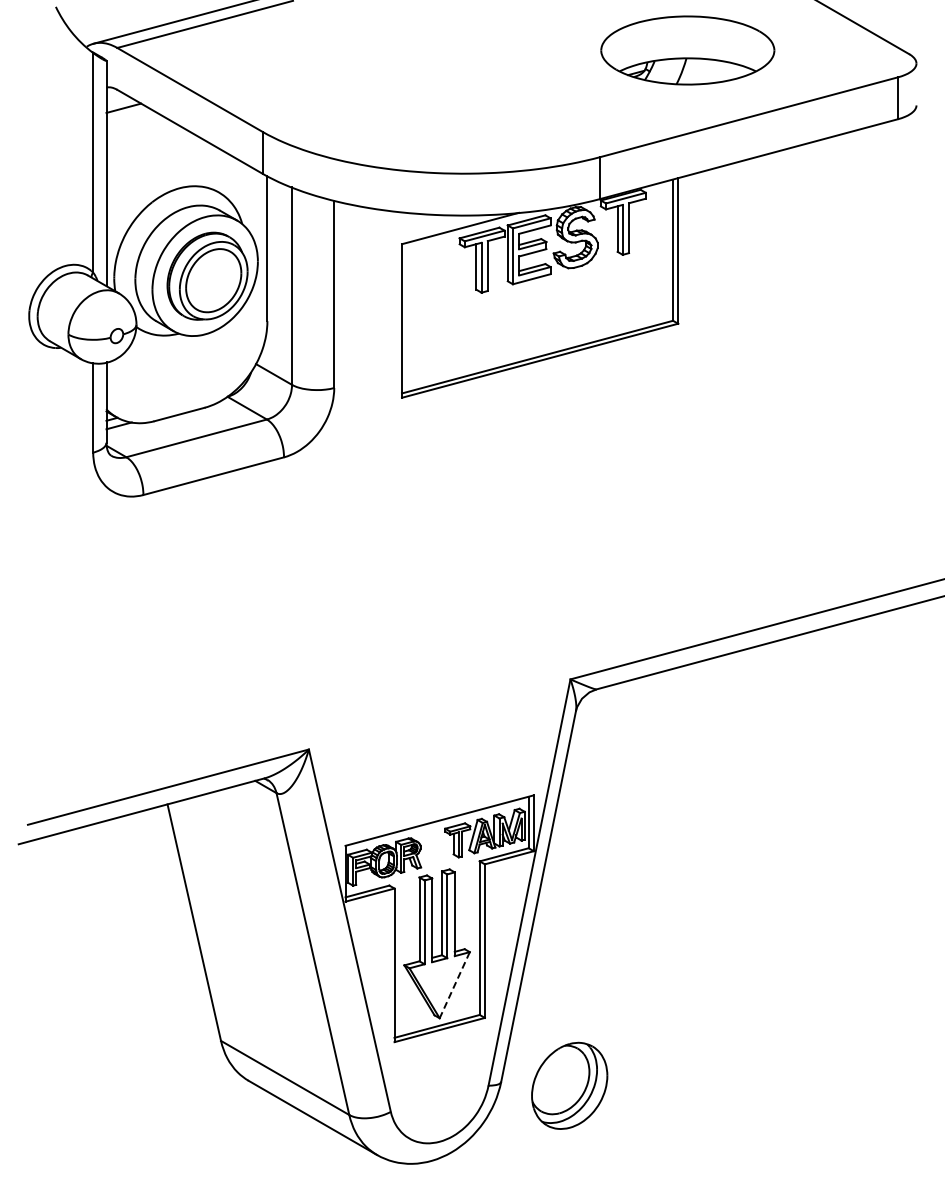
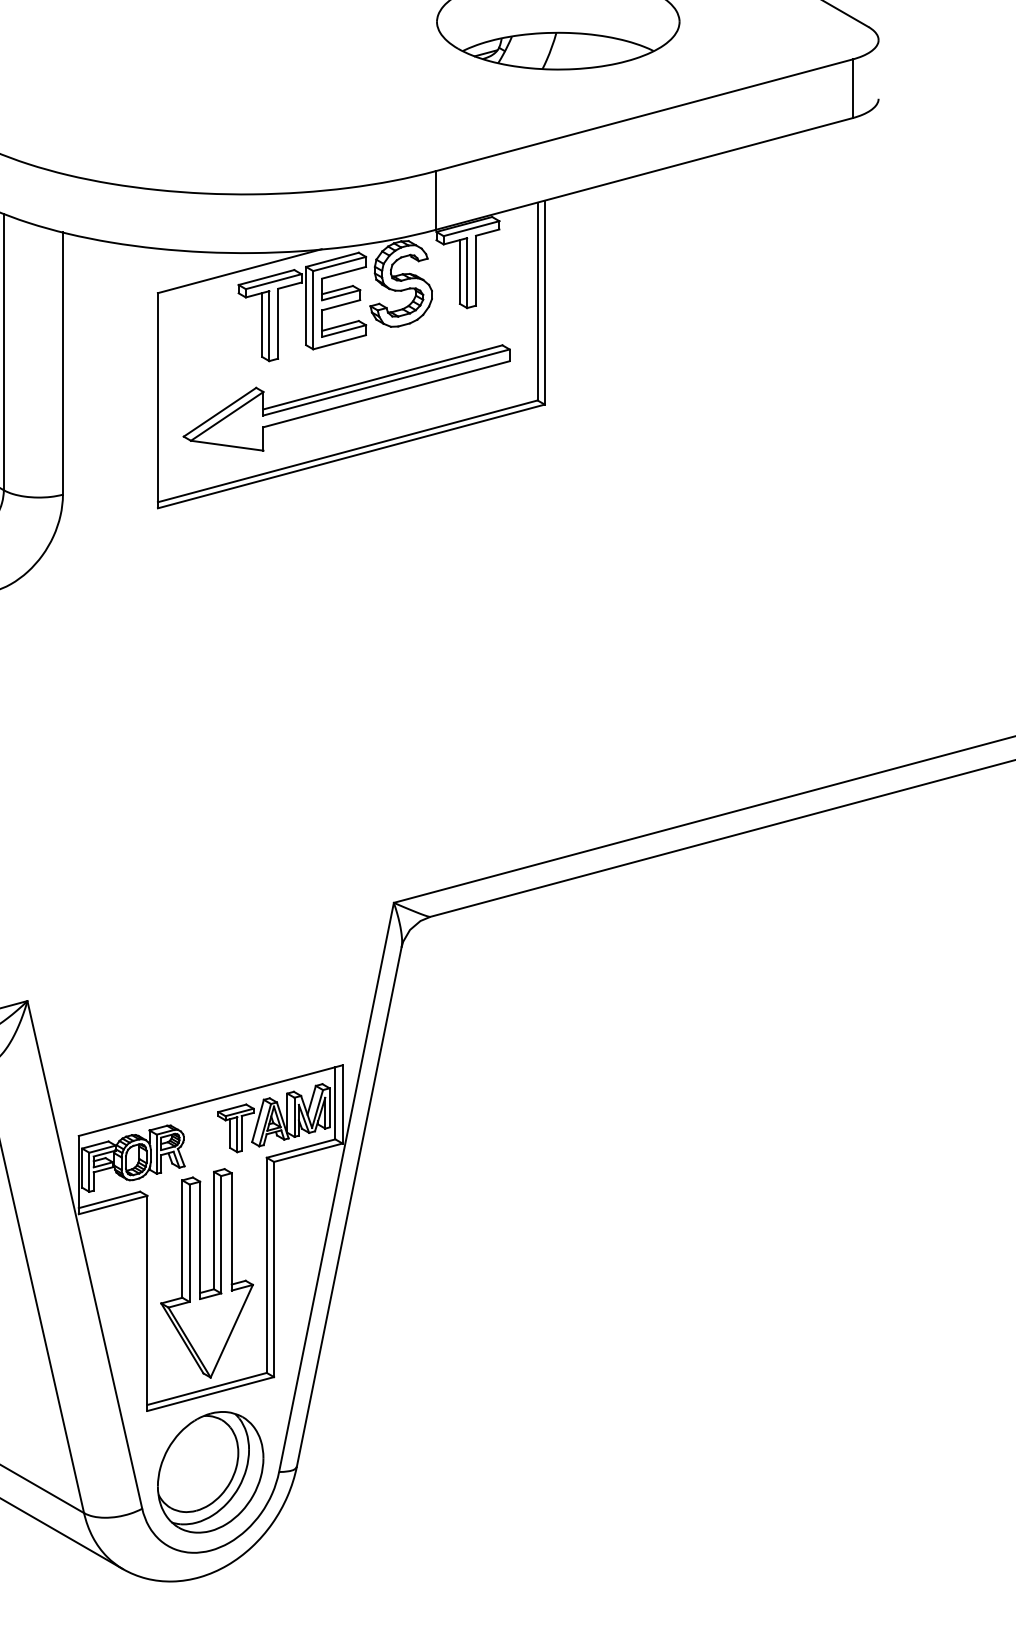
part: (536, 318) -> (346, 397), added
line: (454, 985) -> (231, 1331), dashed -> solid
part: (569, 1085) -> (210, 1471), moved

